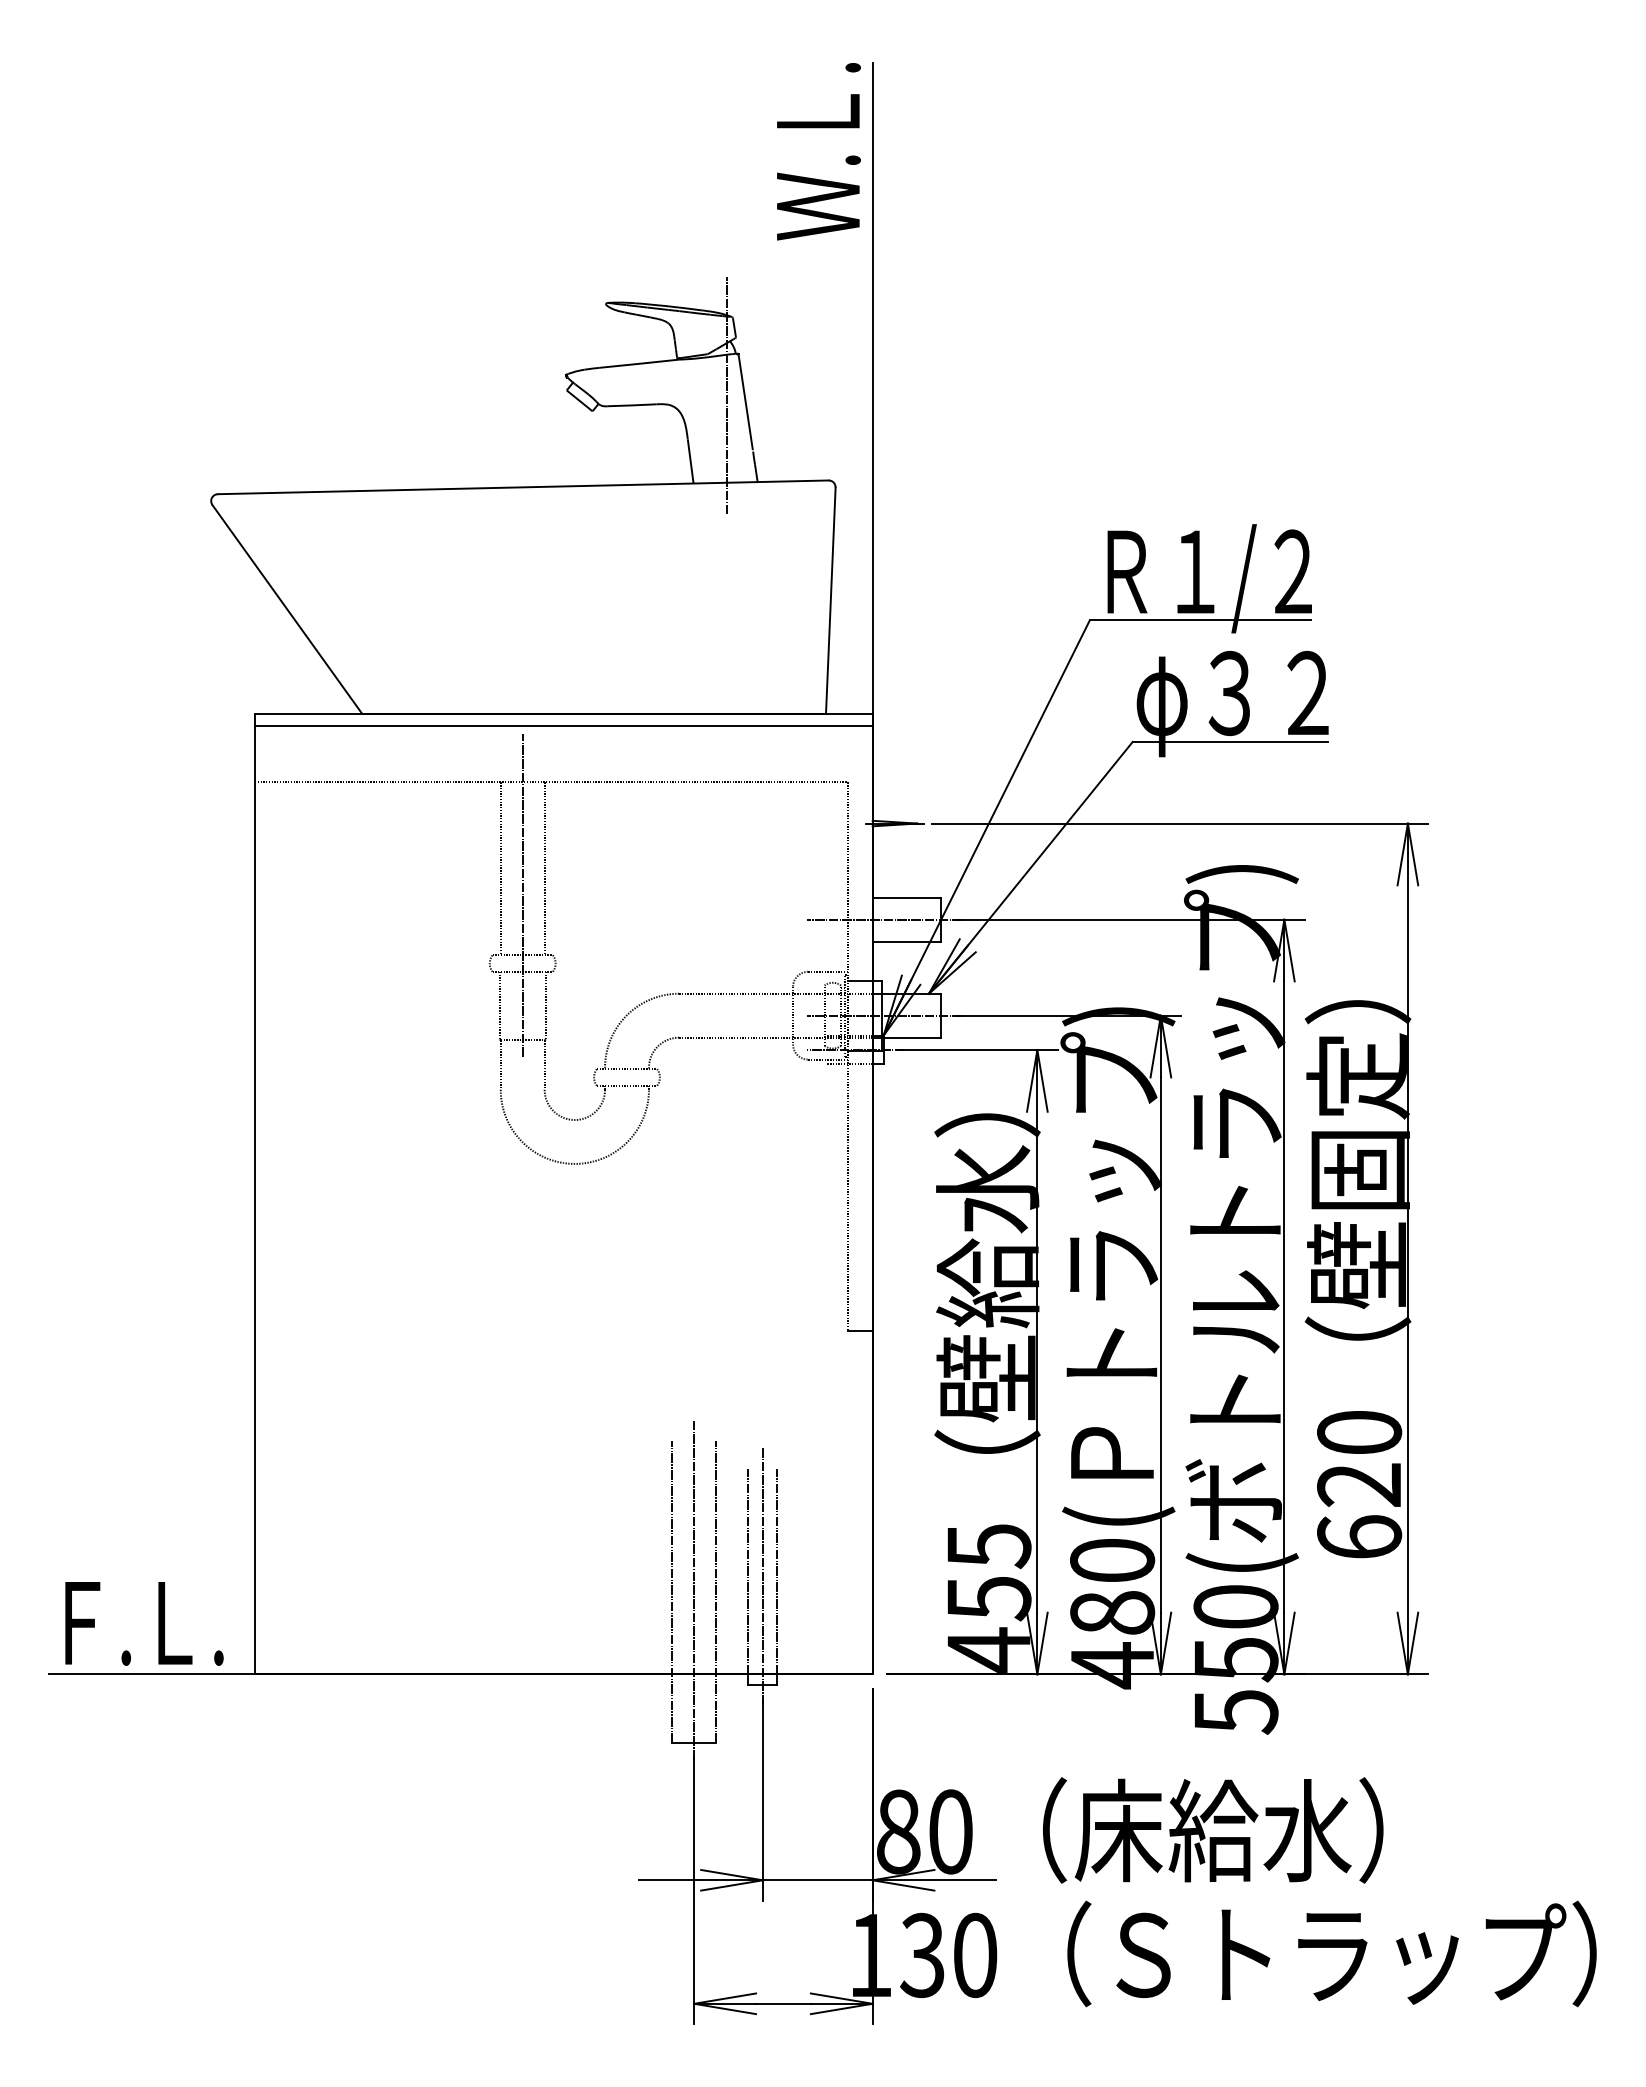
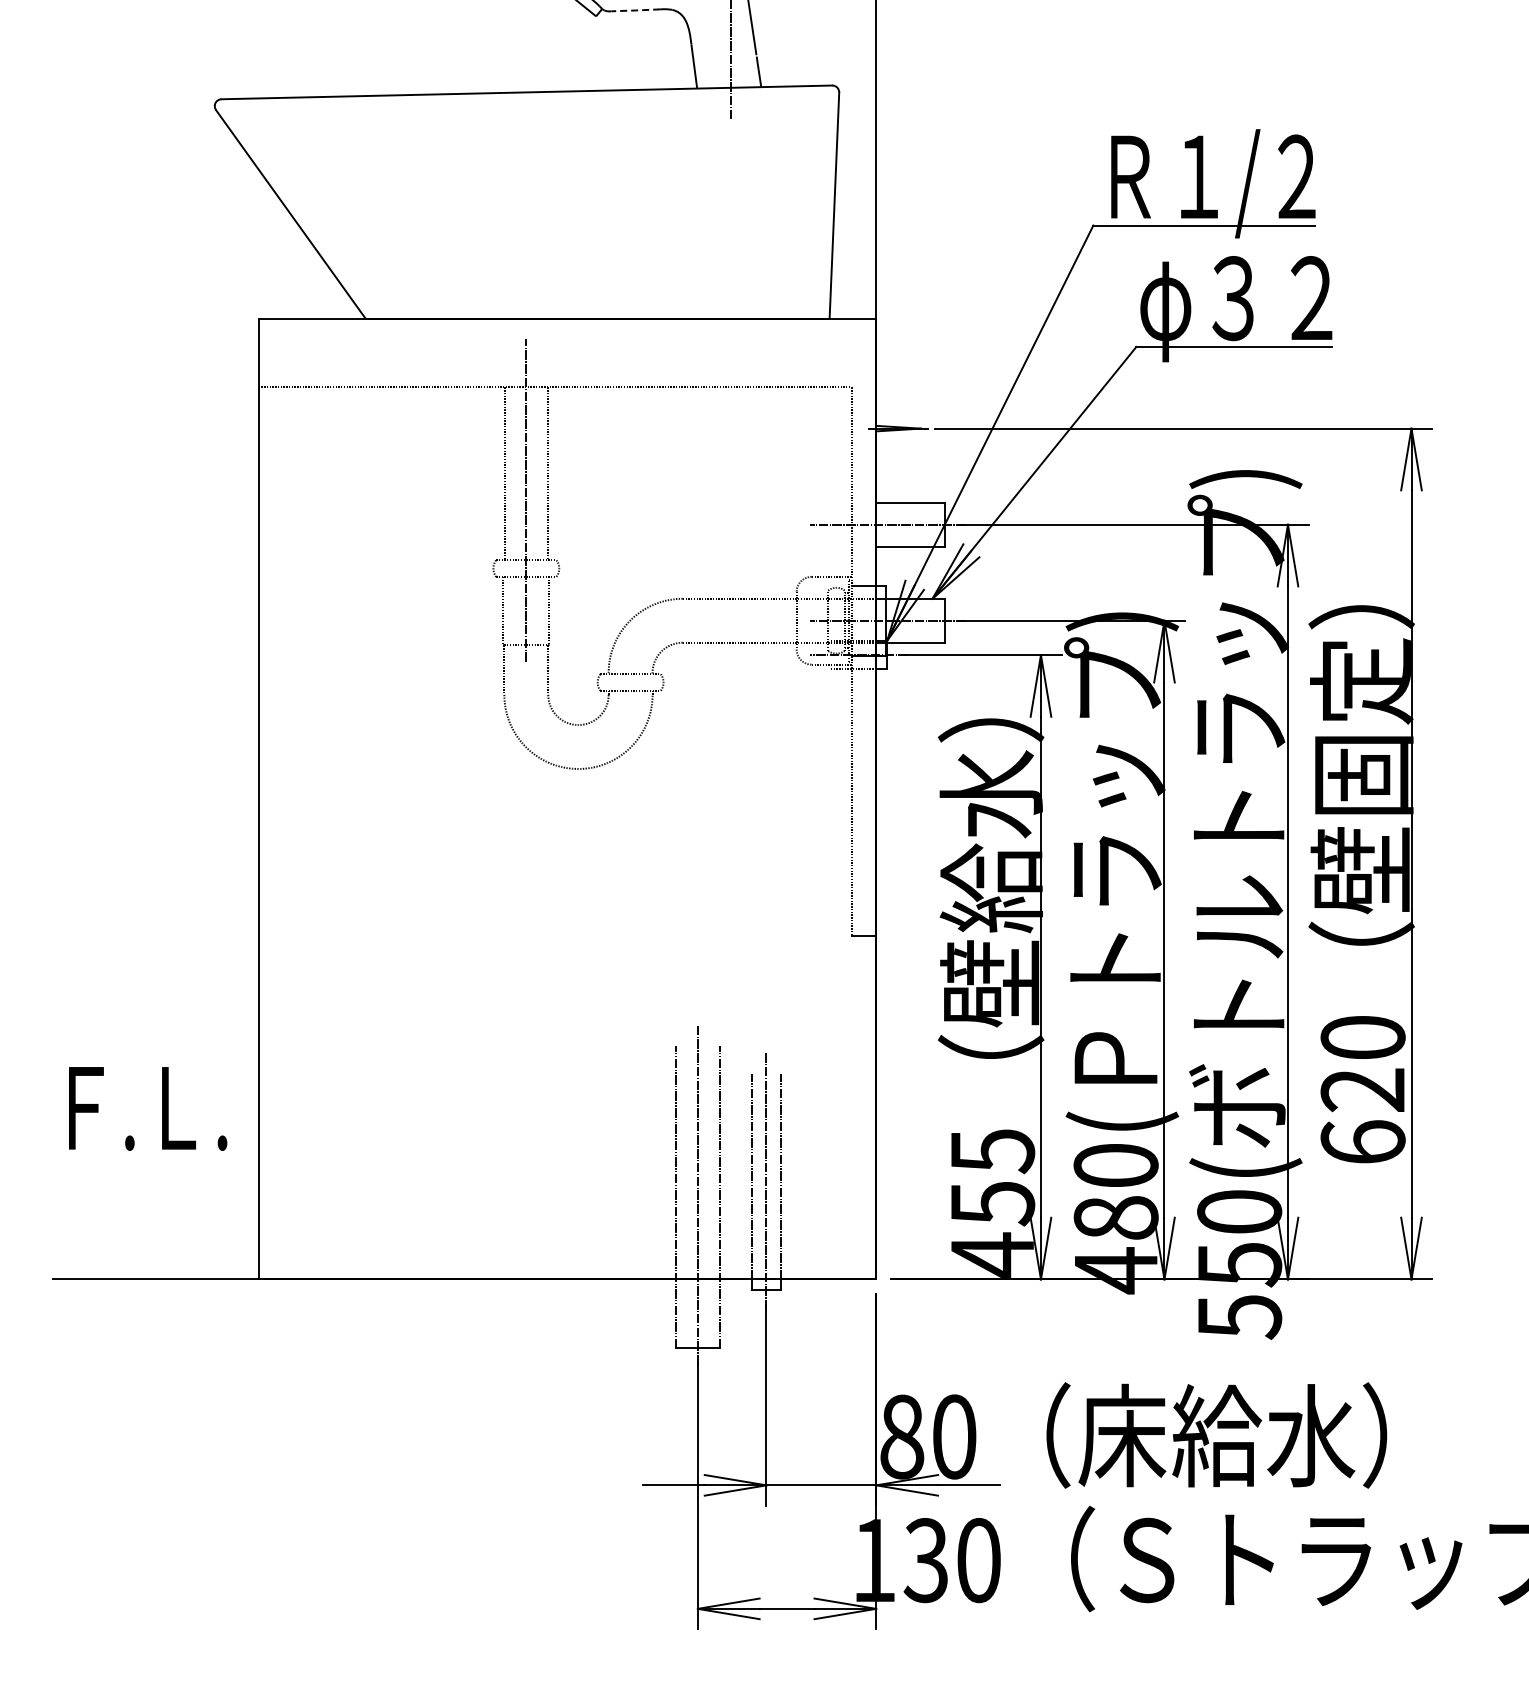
line: (632, 405) -> (636, 10), solid -> dashed
line: (563, 726) -> (567, 331), removed
text: (144, 1623) -> (148, 1108), moved

